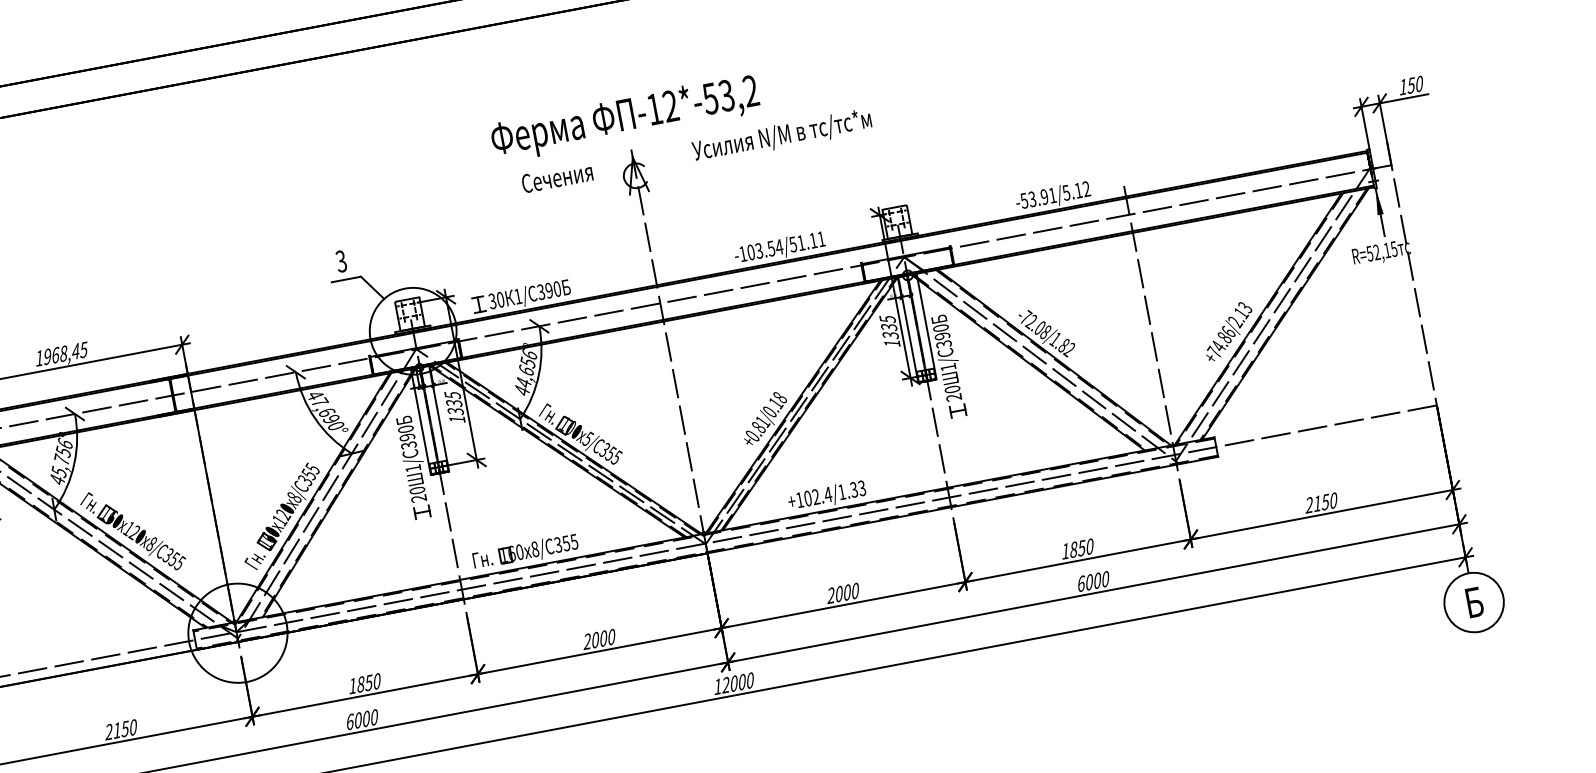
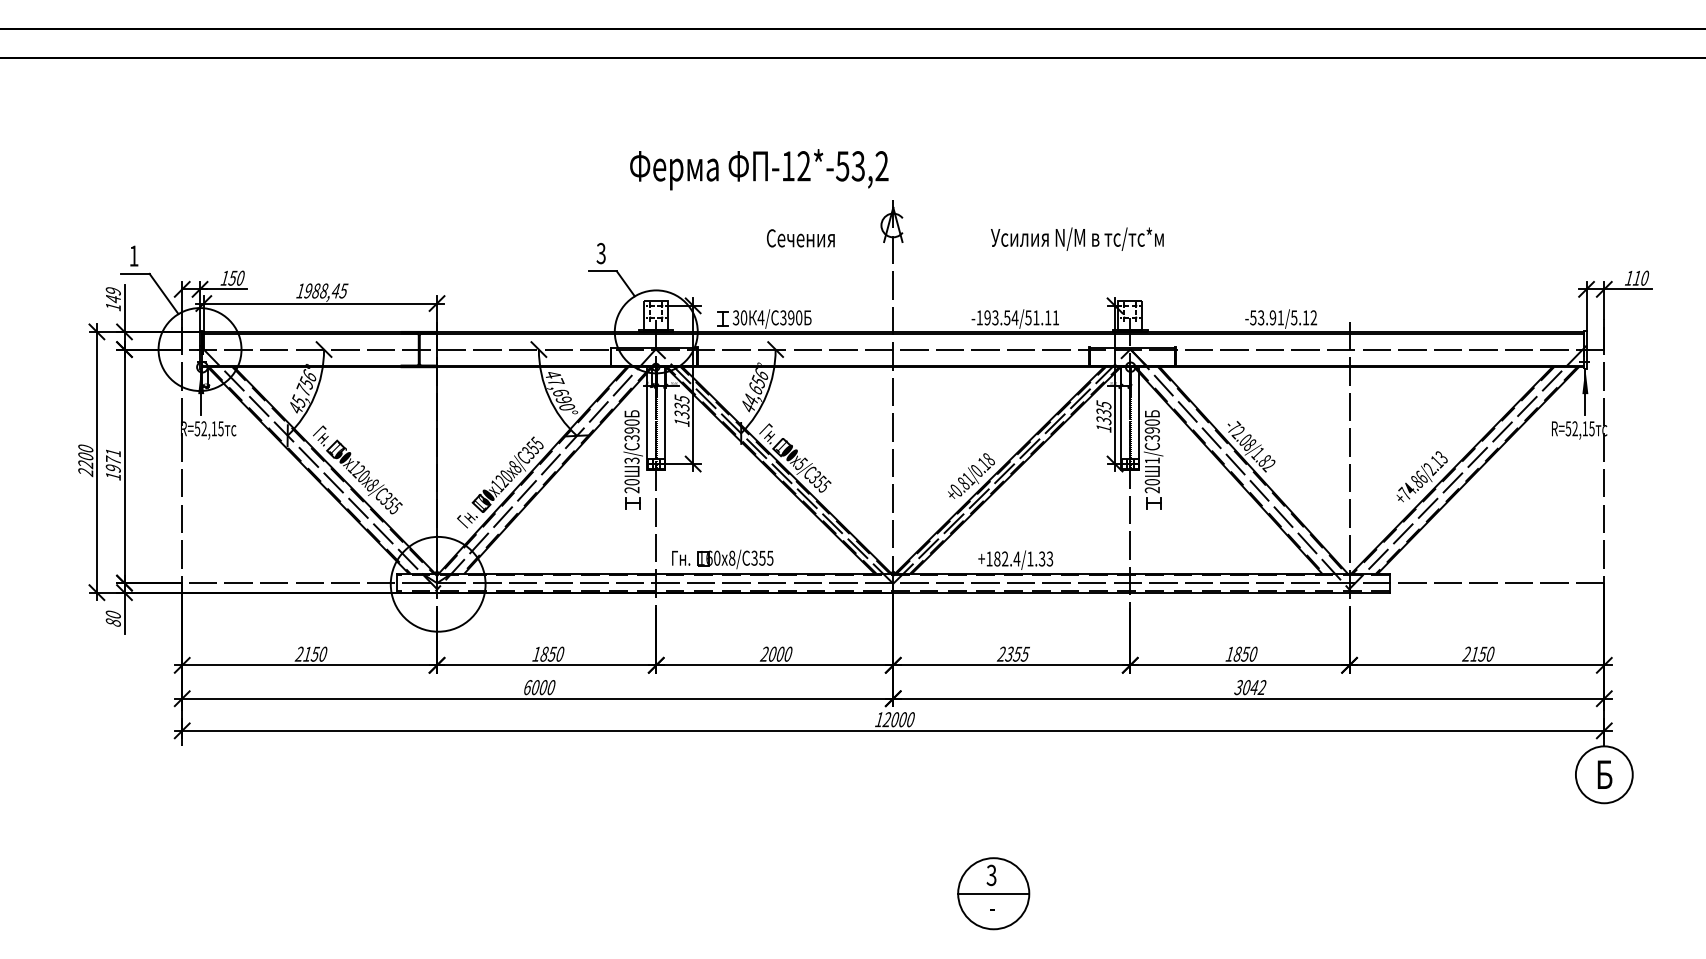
text: (1410, 84) -> (1636, 277), 150 -> 110
text: (625, 118) -> (759, 169), moved
text: (782, 135) -> (1077, 238), moved
text: (556, 178) -> (800, 238), moved
text: (750, 252) -> (987, 317), -103.54/51.11 -> -193.54/51.11
text: (517, 296) -> (760, 317), 1/ -> 4/
text: (55, 354) -> (316, 290), 1968,45 -> 1988,45
text: (412, 468) -> (631, 460), 1/ -> 3/
text: (808, 499) -> (997, 559), +102.4/1.33 -> +182.4/1.33
text: (1093, 581) -> (1250, 687), 6000 -> 3042
text: (847, 591) -> (1017, 653), 2000 -> 2355

